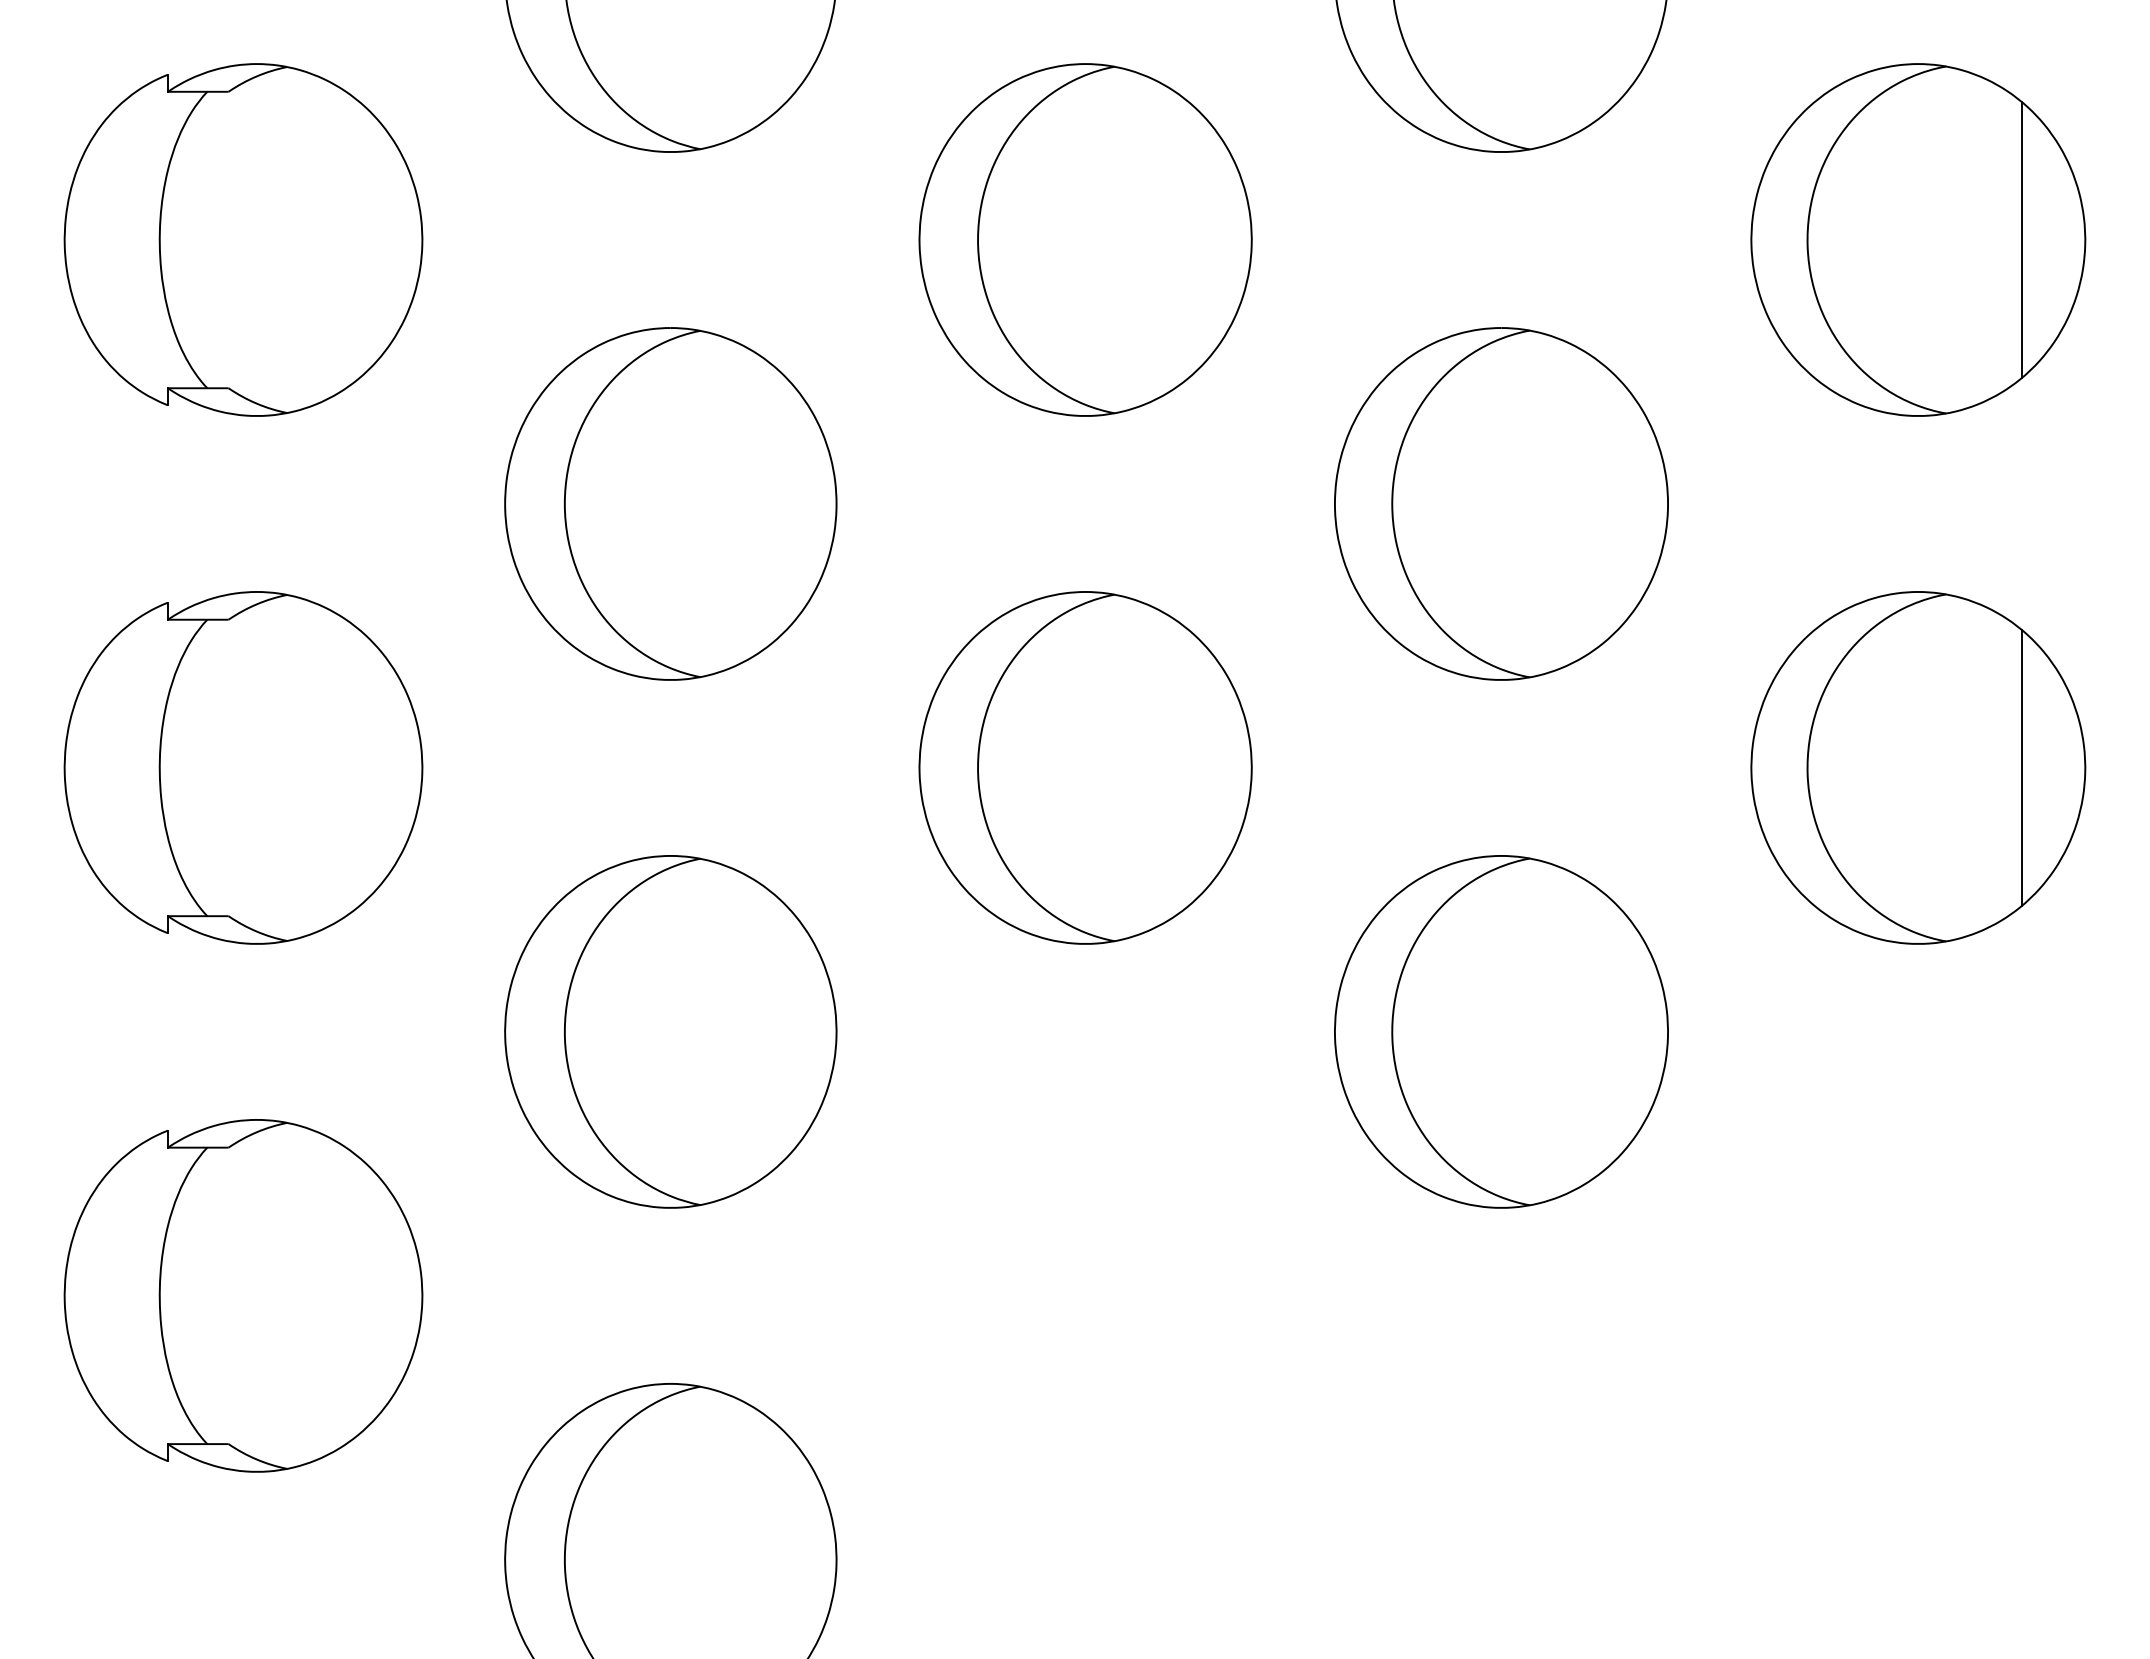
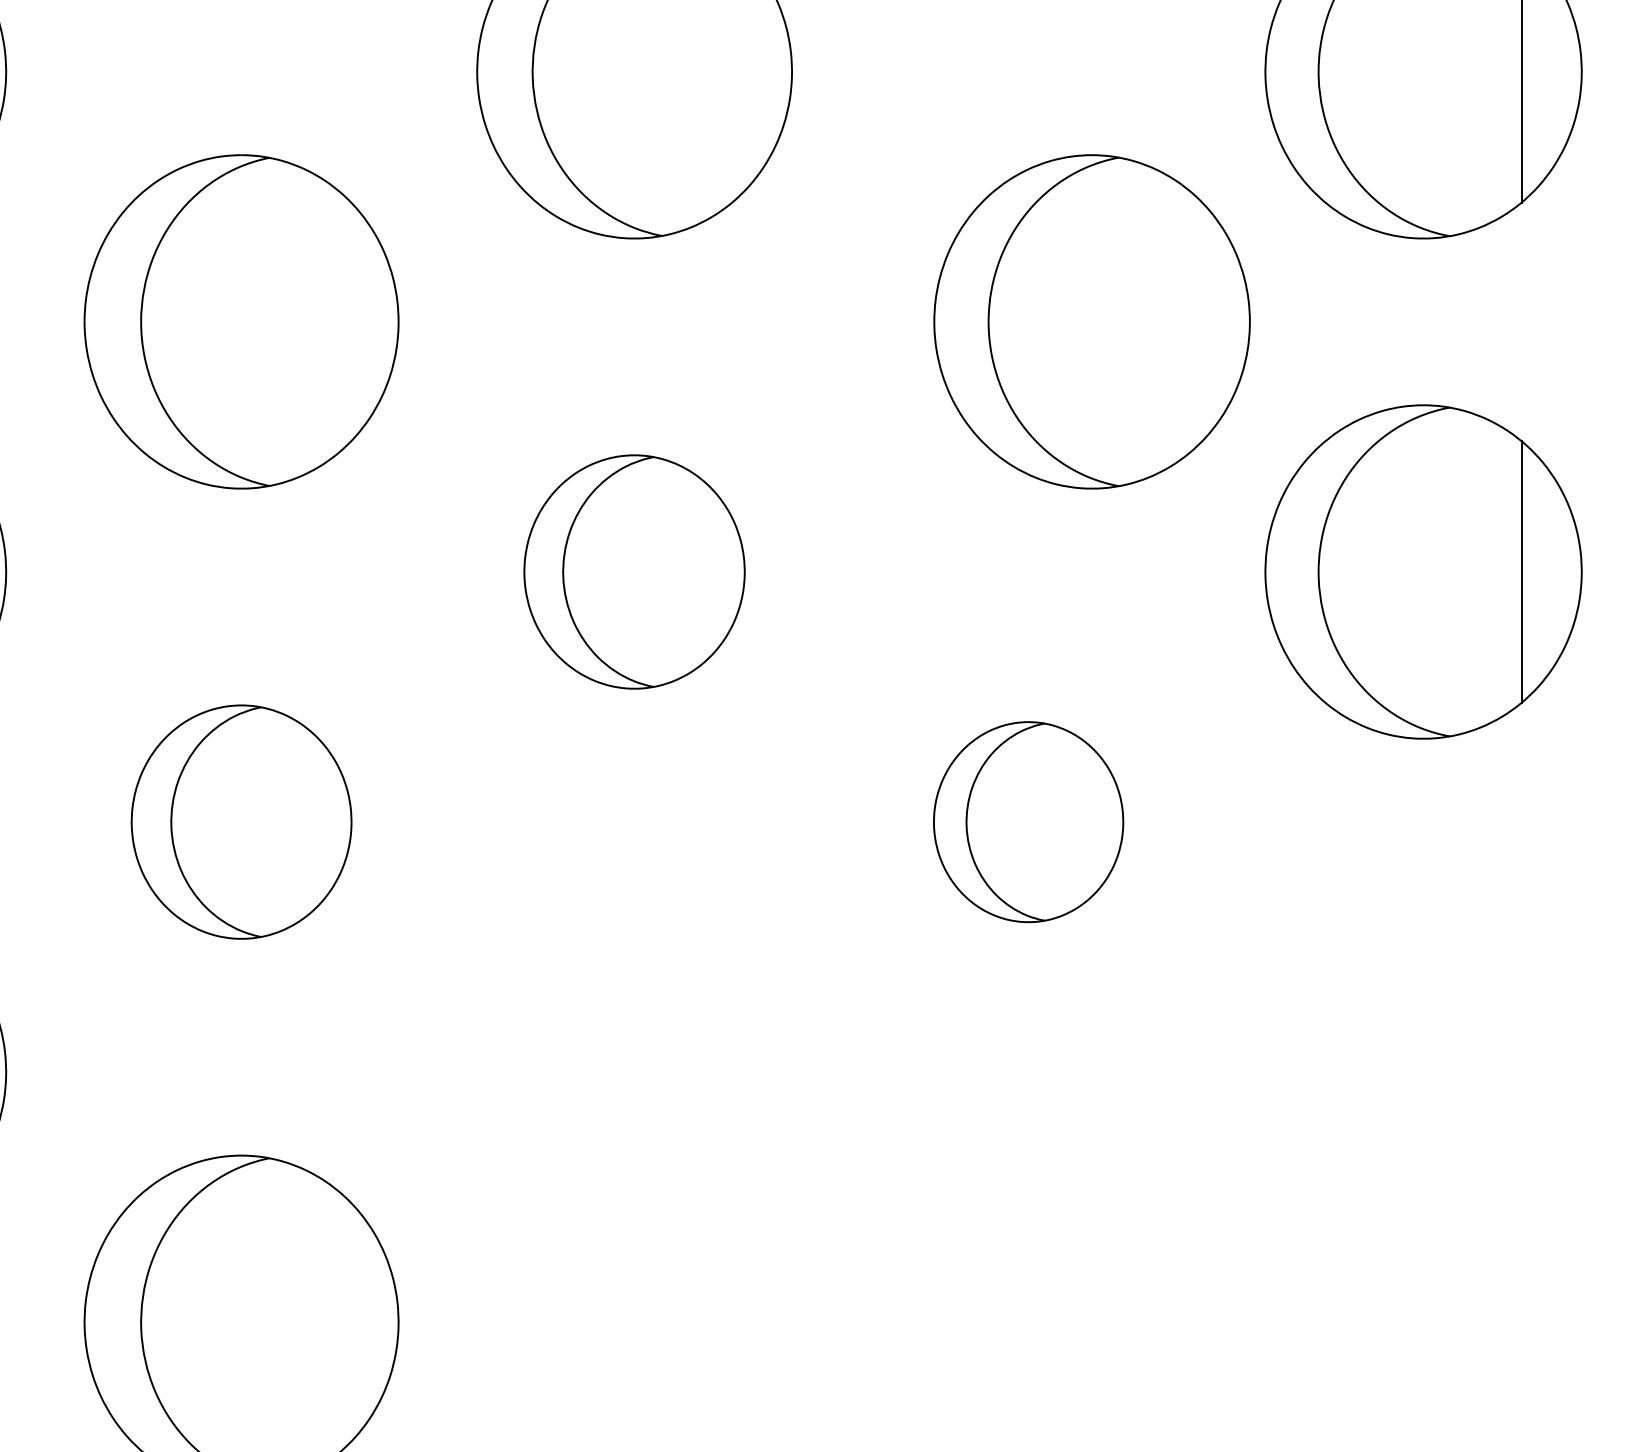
part: (1501, 503) -> (1092, 321), moved
part: (1085, 767) -> (634, 571), size x0.7
part: (670, 1031) -> (241, 821), size x0.7
part: (1501, 1031) -> (1028, 821), size x0.6

